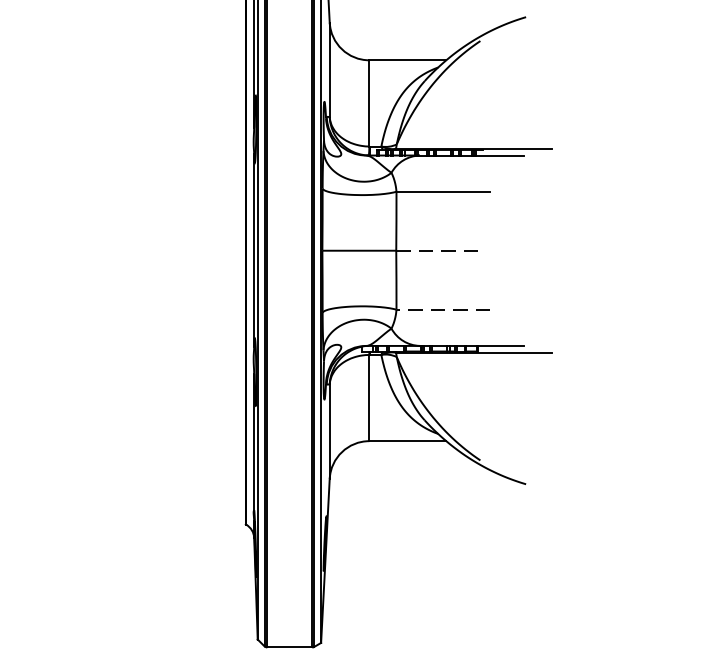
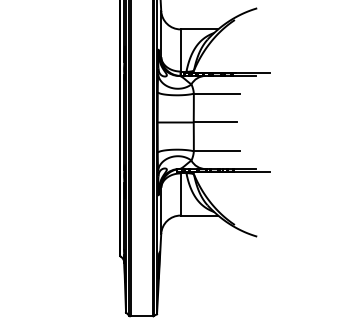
line: (440, 250) -> (215, 122), dashed -> solid
line: (442, 310) -> (216, 151), dashed -> solid

